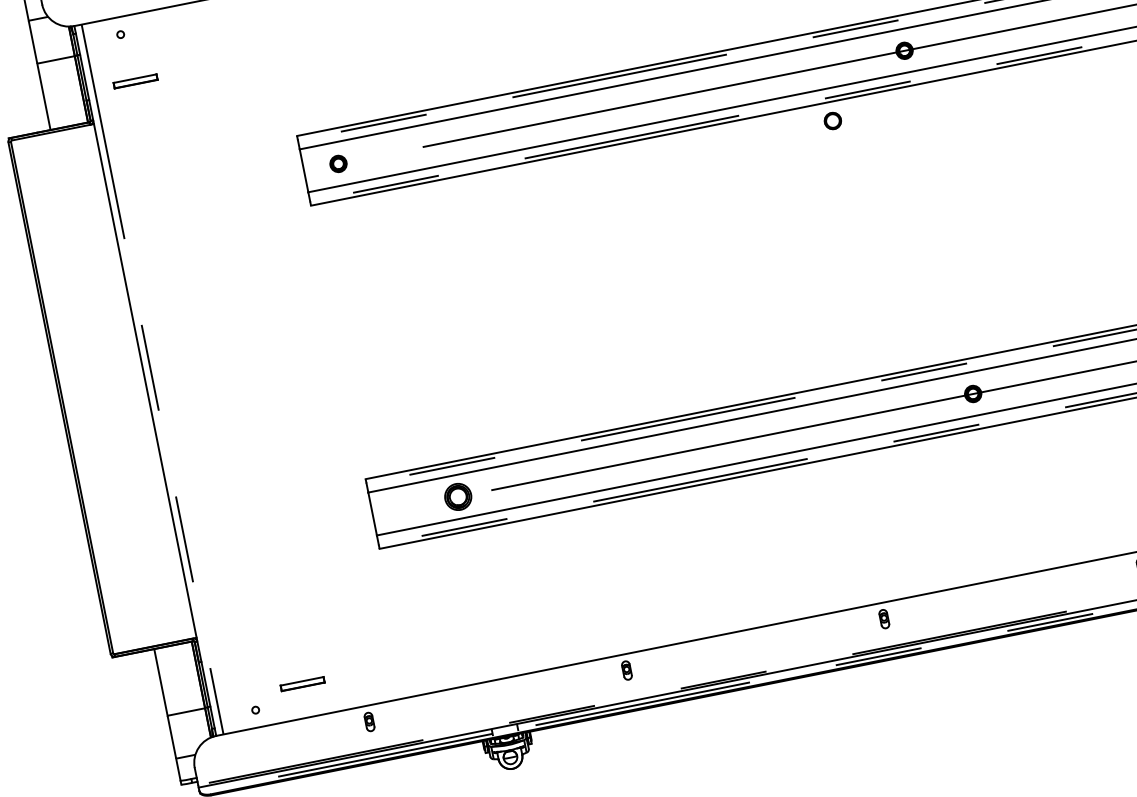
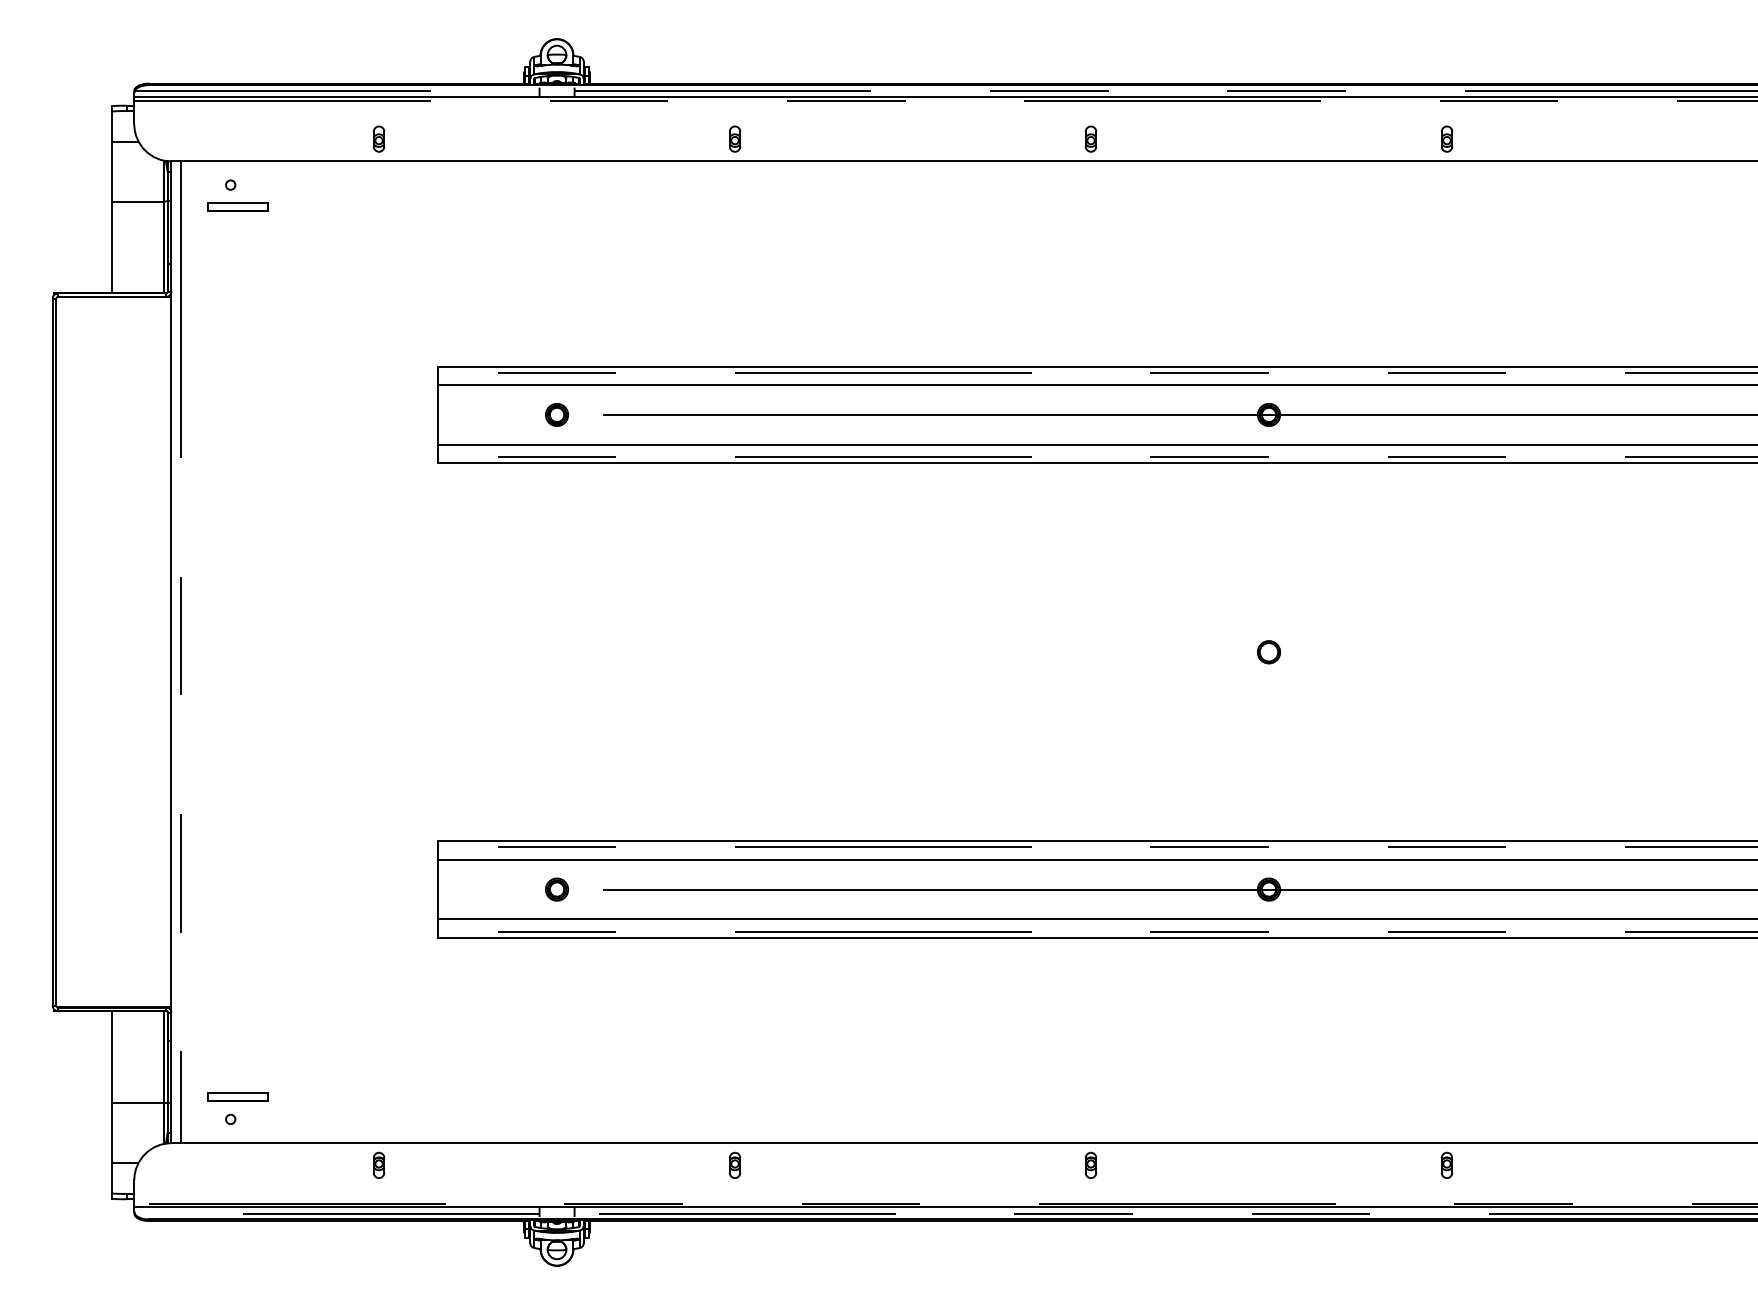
part: (135, 80) -> (237, 206), moved
part: (832, 121) -> (1268, 652), moved
part: (338, 163) -> (556, 414), moved
part: (458, 496) -> (557, 889), size x0.62
part: (302, 683) -> (237, 1096), moved

